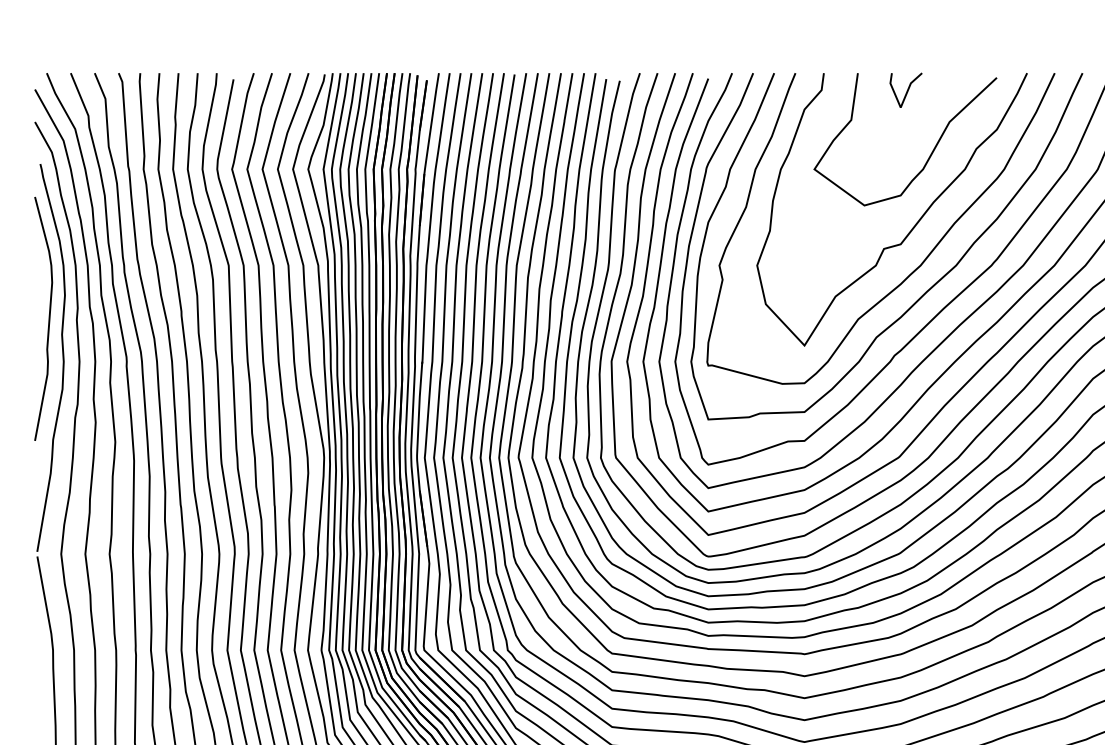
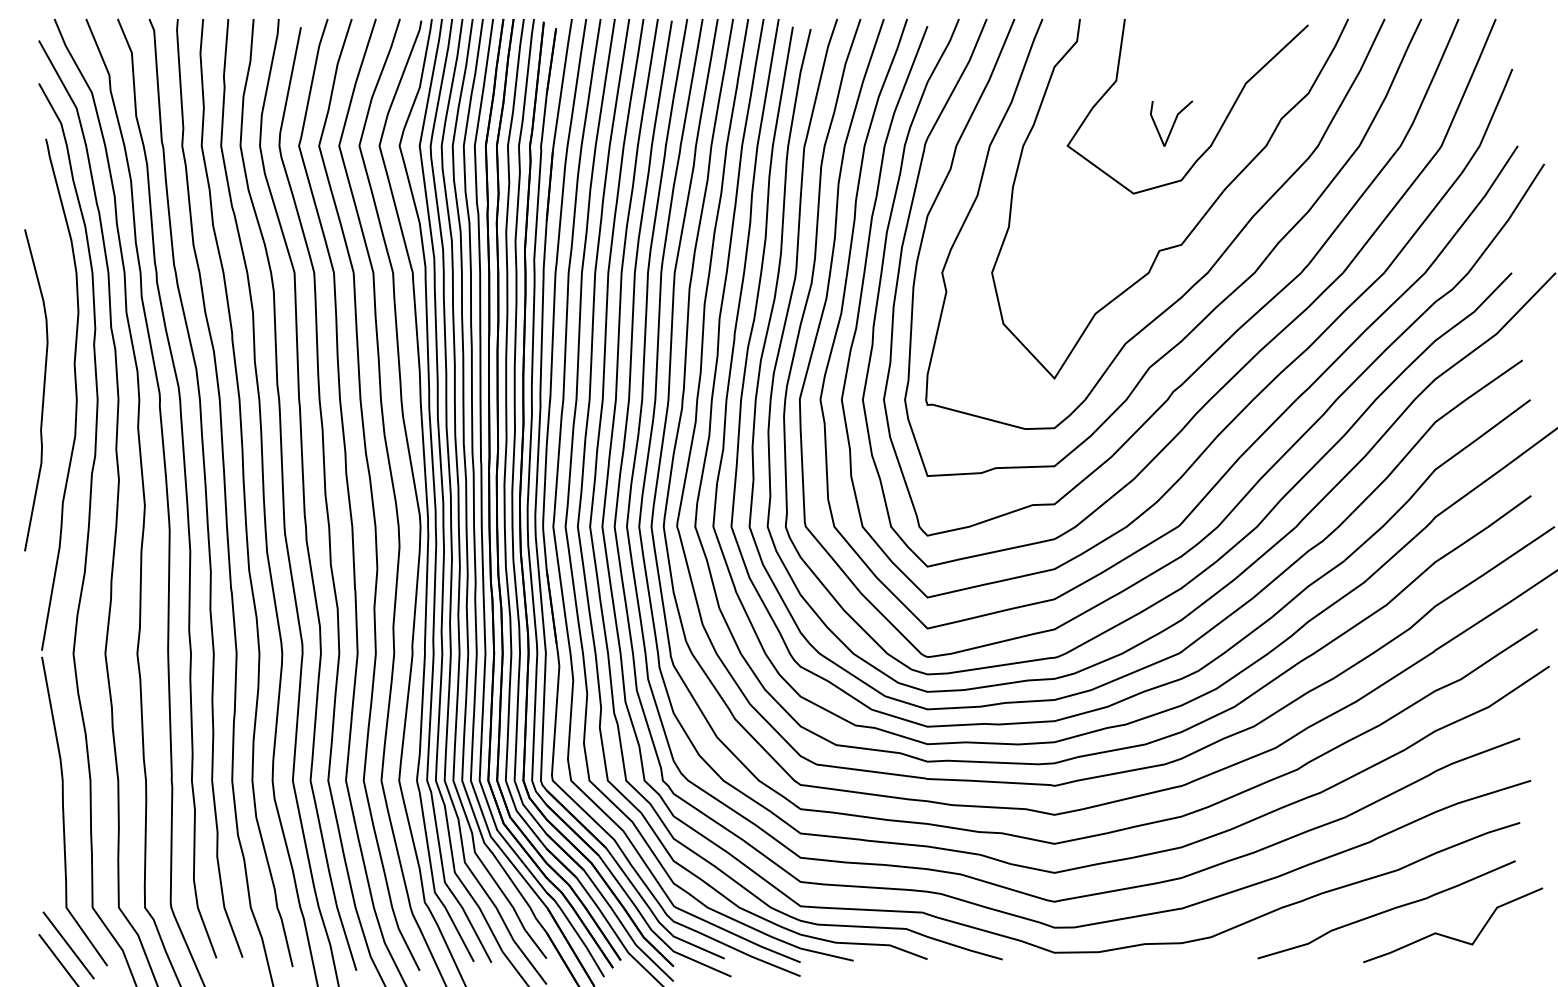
line: (906, 90) -> (1172, 124), moved
curve: (48, 321) -> (42, 393), moved

